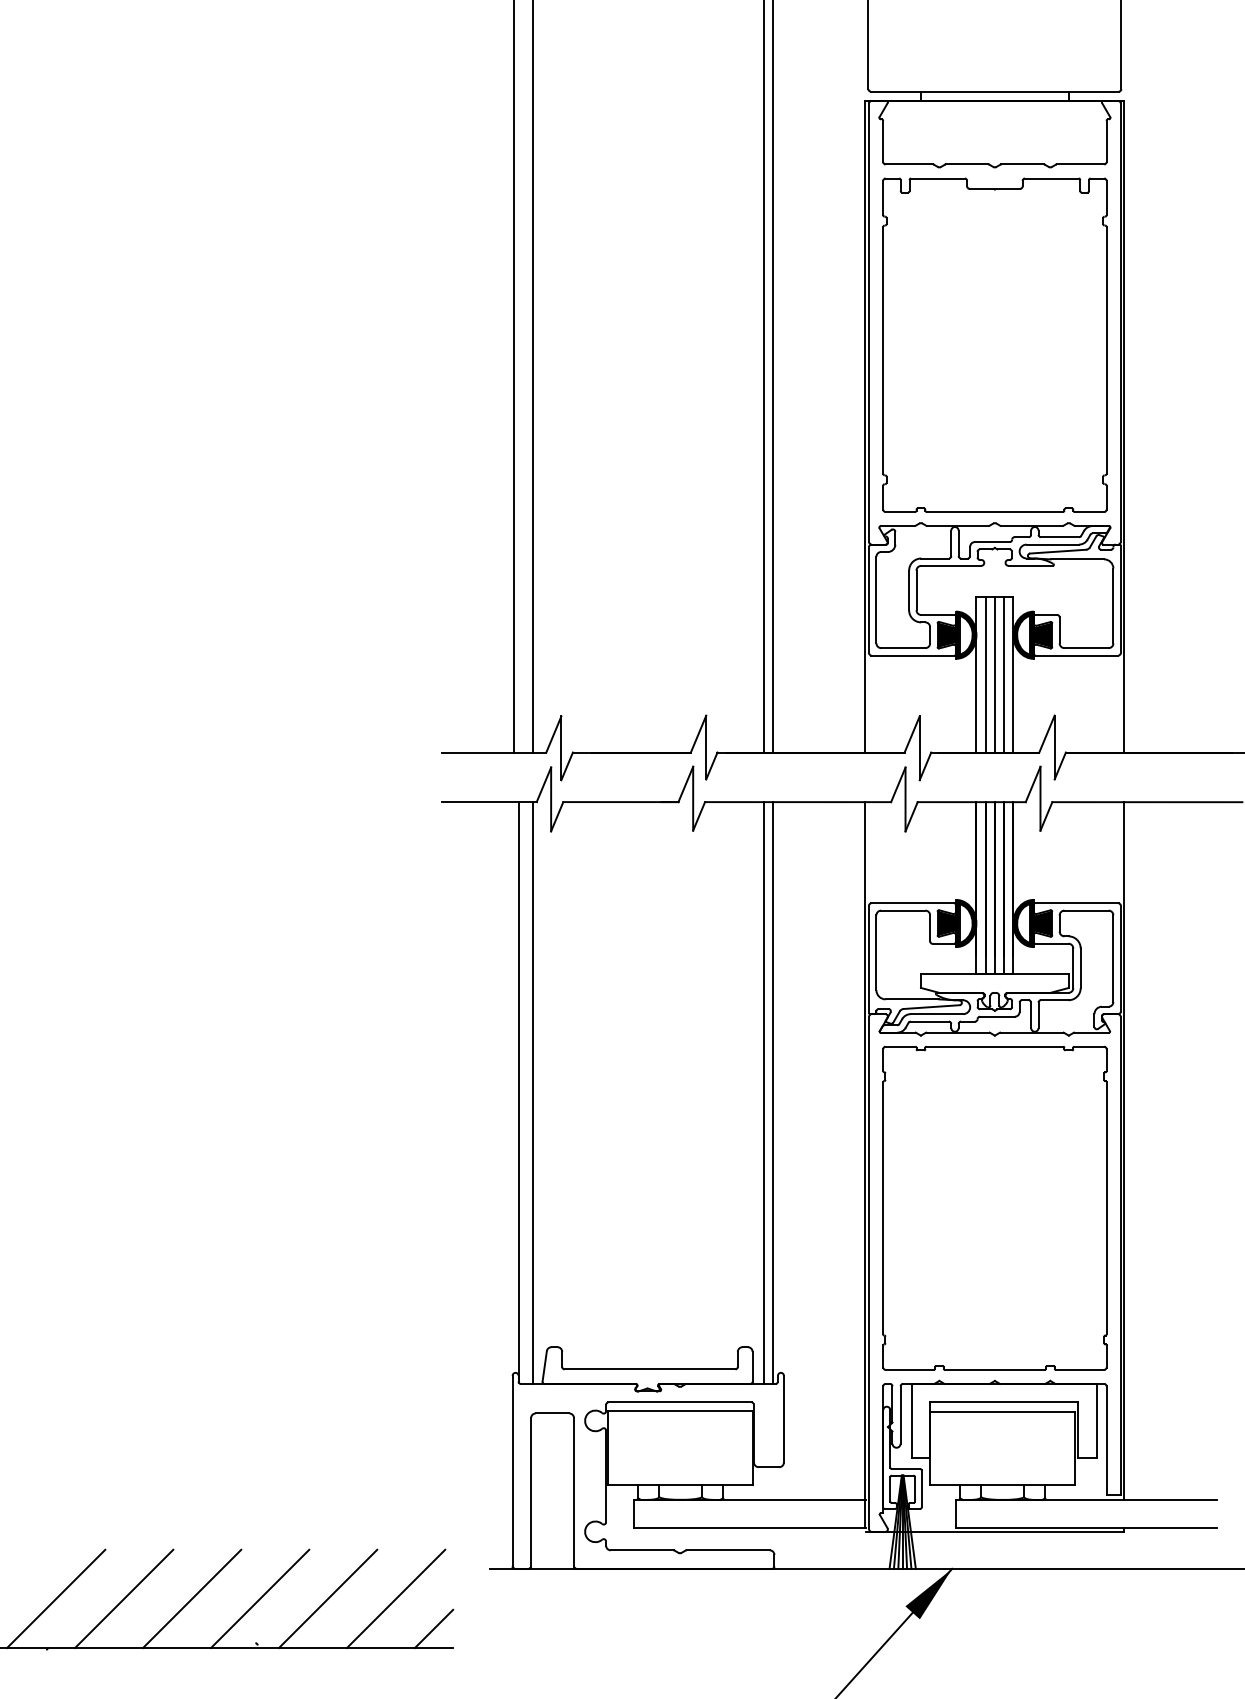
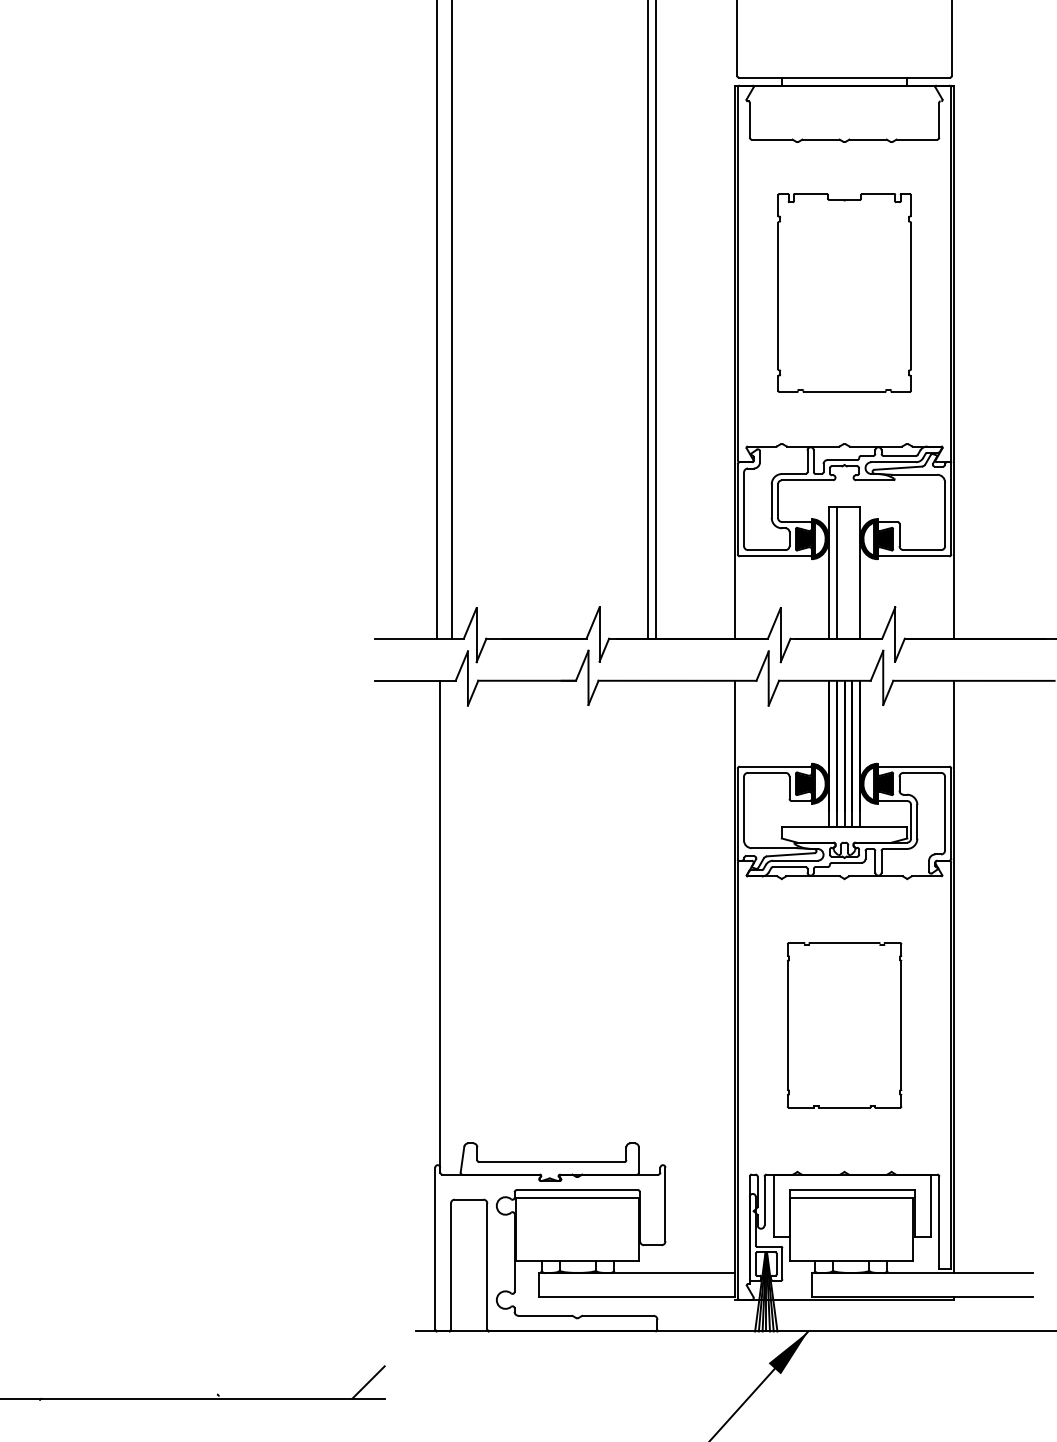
part: (994, 344) -> (844, 292), size x0.7
line: (994, 674) -> (844, 572), removed
line: (1004, 674) -> (852, 572), removed
line: (532, 1092) -> (452, 927), removed
line: (763, 1092) -> (648, 927), removed
line: (773, 1092) -> (656, 927), removed
part: (994, 1207) -> (844, 1024), size x0.6
line: (56, 1598) -> (48, 1356), removed
line: (124, 1598) -> (105, 1356), removed
line: (192, 1598) -> (163, 1356), removed
line: (260, 1598) -> (221, 1356), removed
line: (328, 1598) -> (278, 1356), removed
line: (395, 1598) -> (335, 1356), removed

